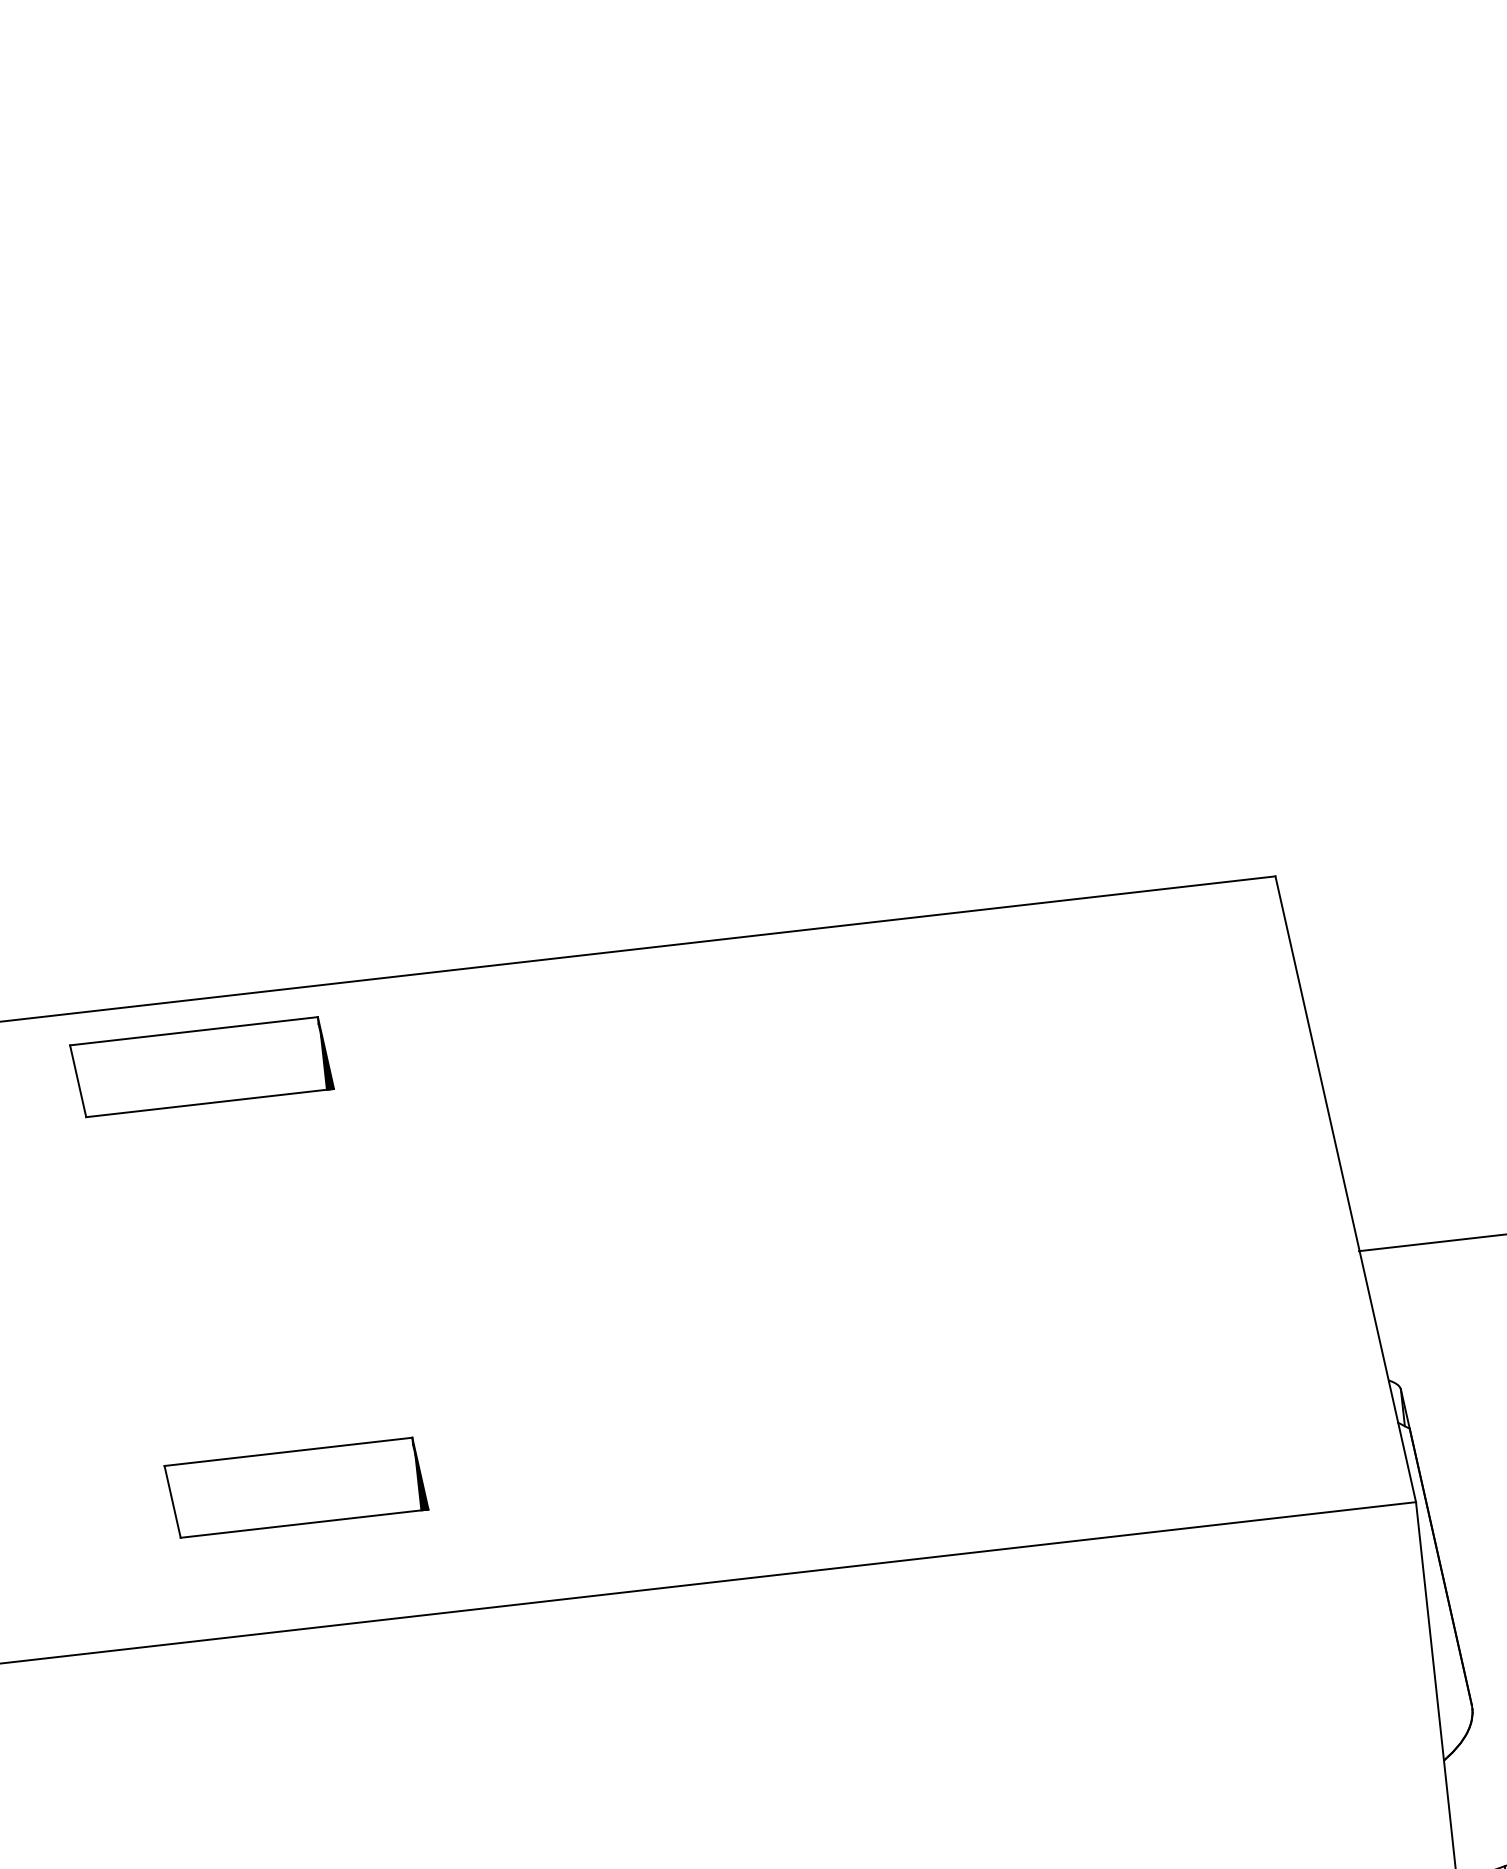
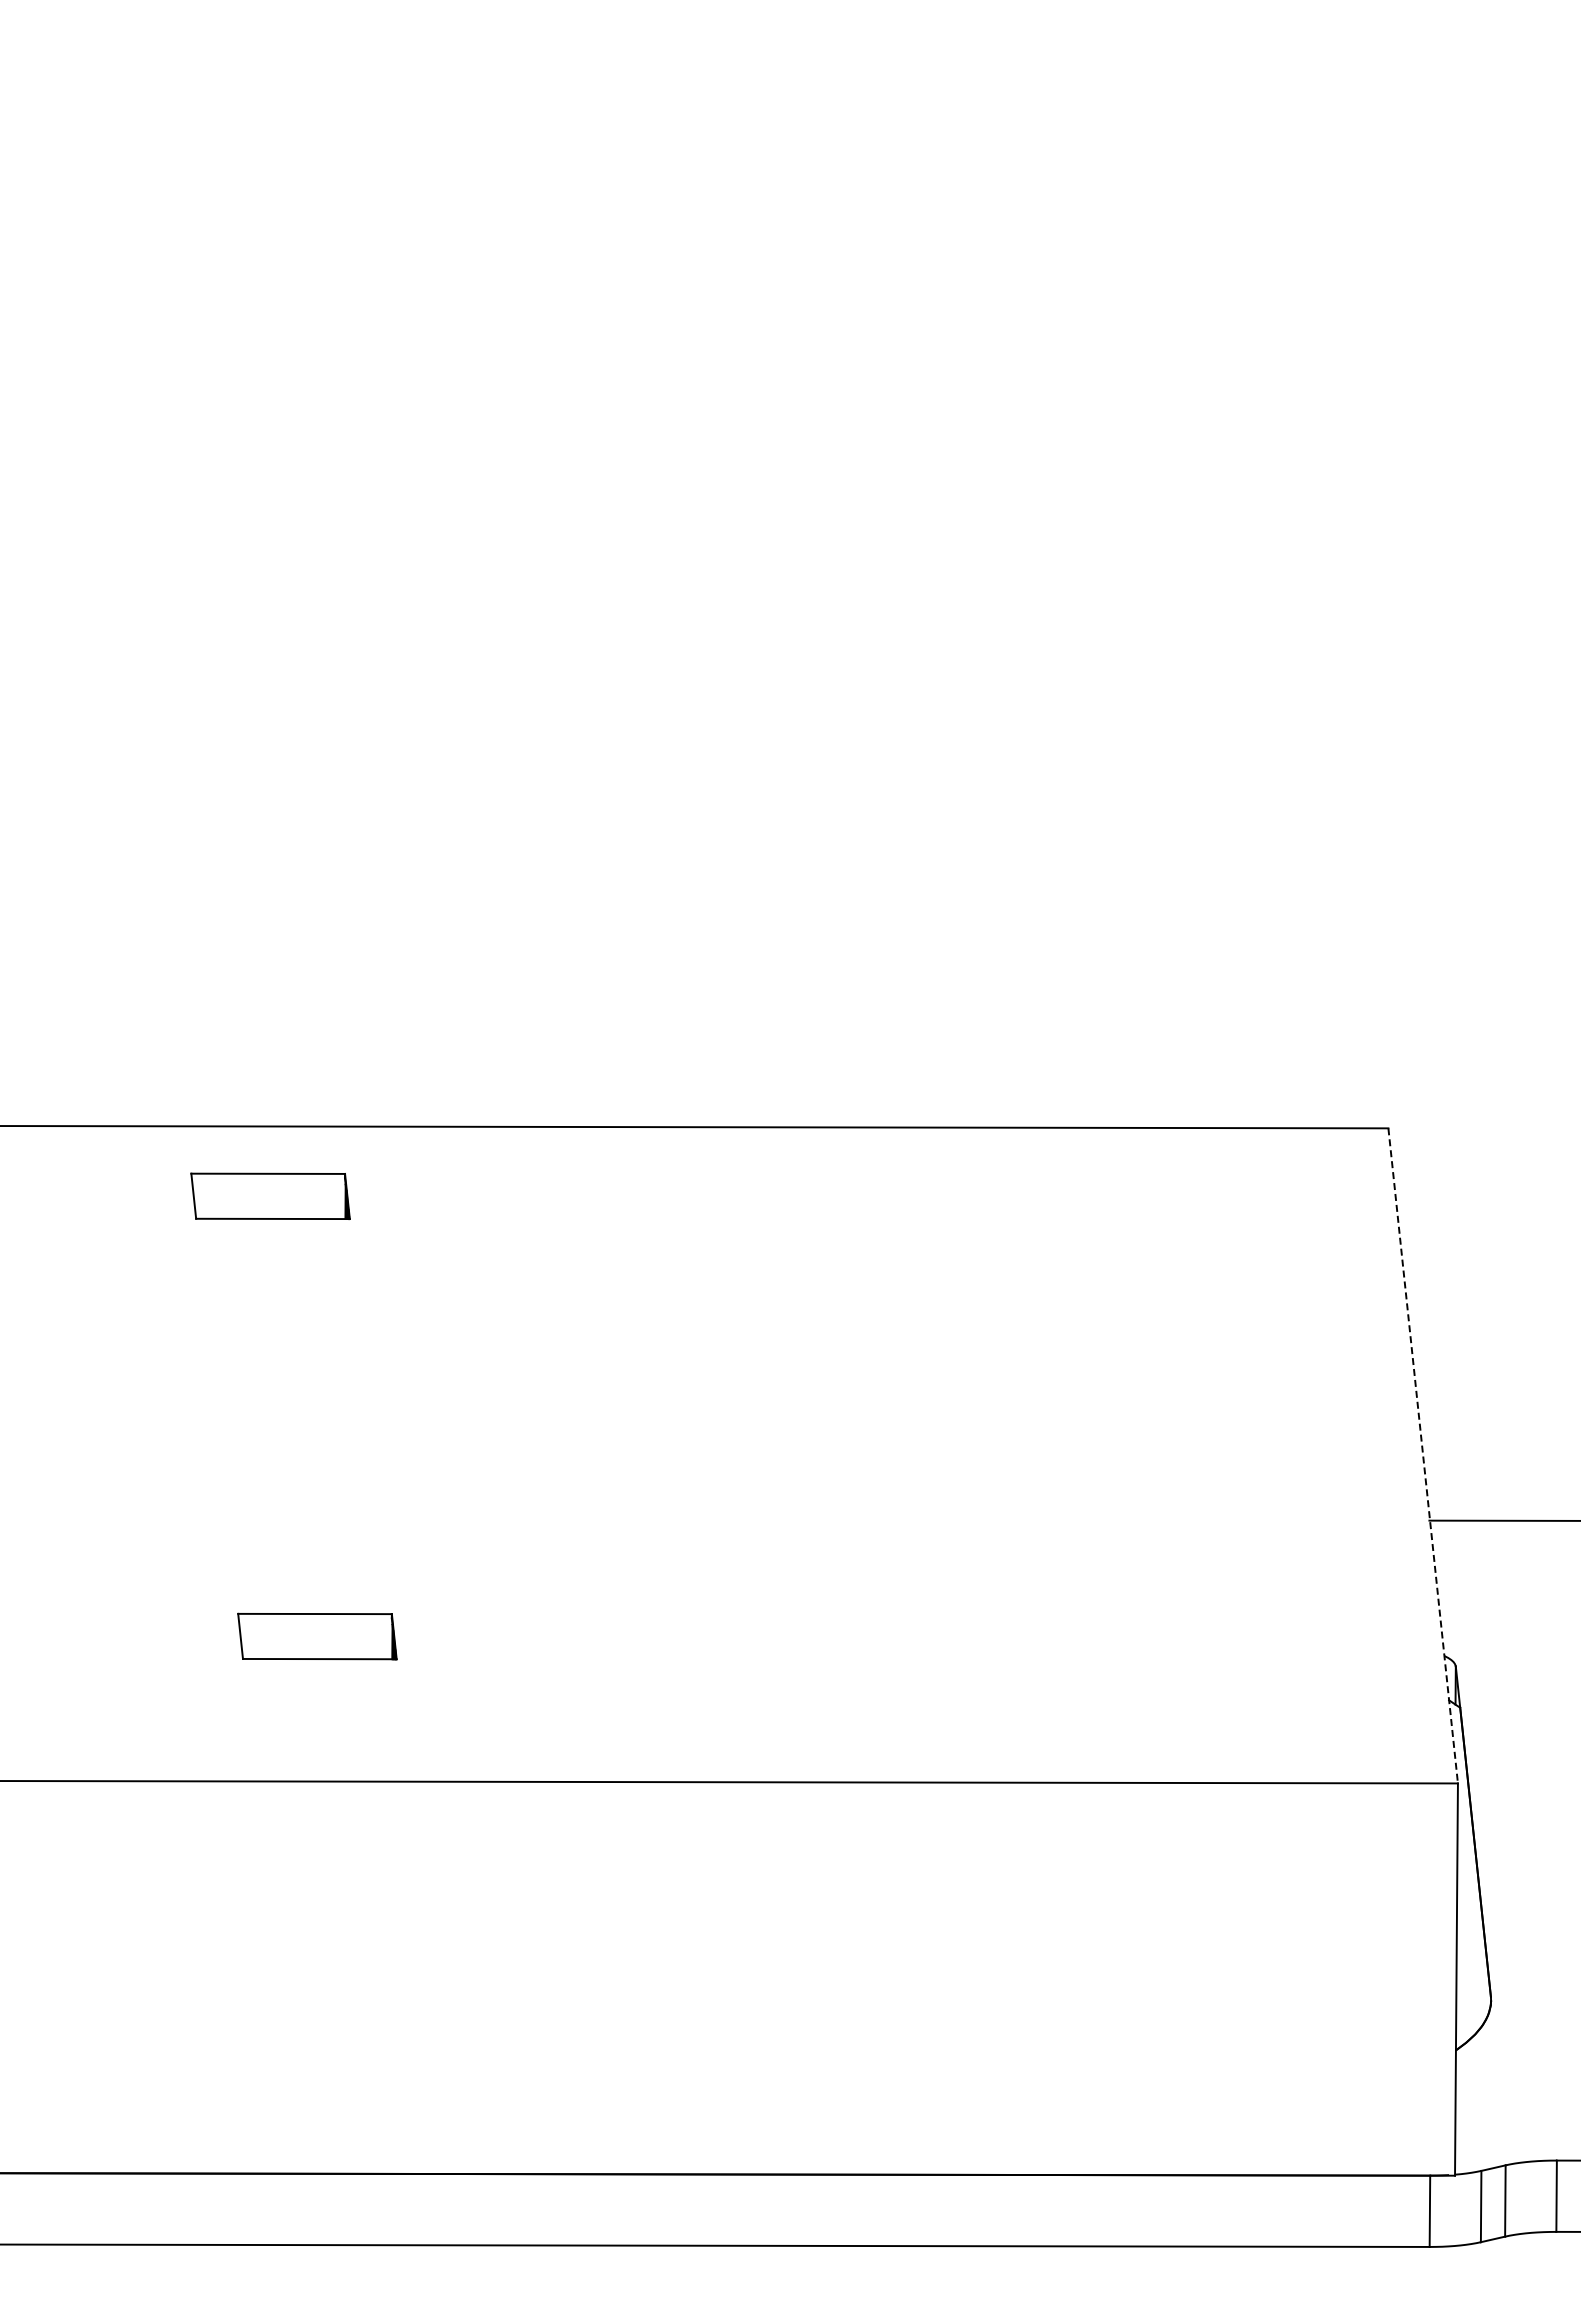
part: (201, 1067) -> (270, 1196), size x0.6
line: (1346, 1189) -> (1423, 1456), solid -> dashed
part: (296, 1487) -> (317, 1636), size x0.6

